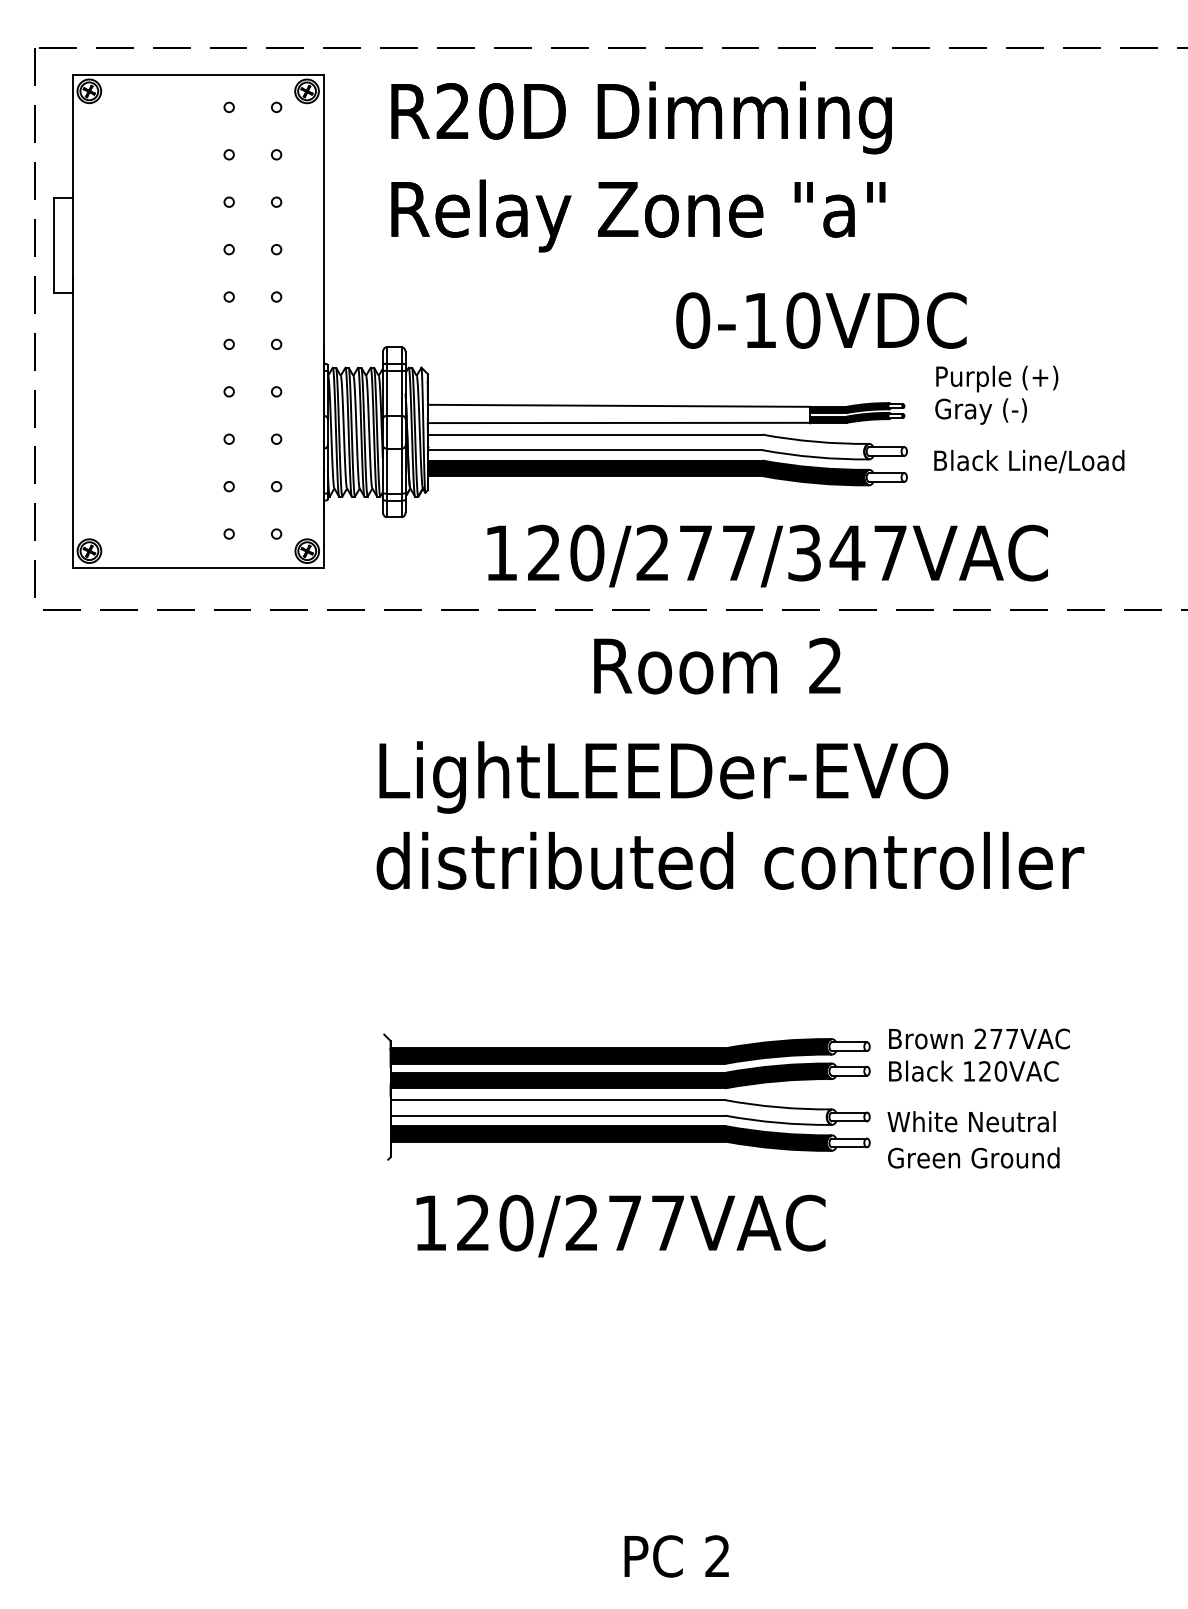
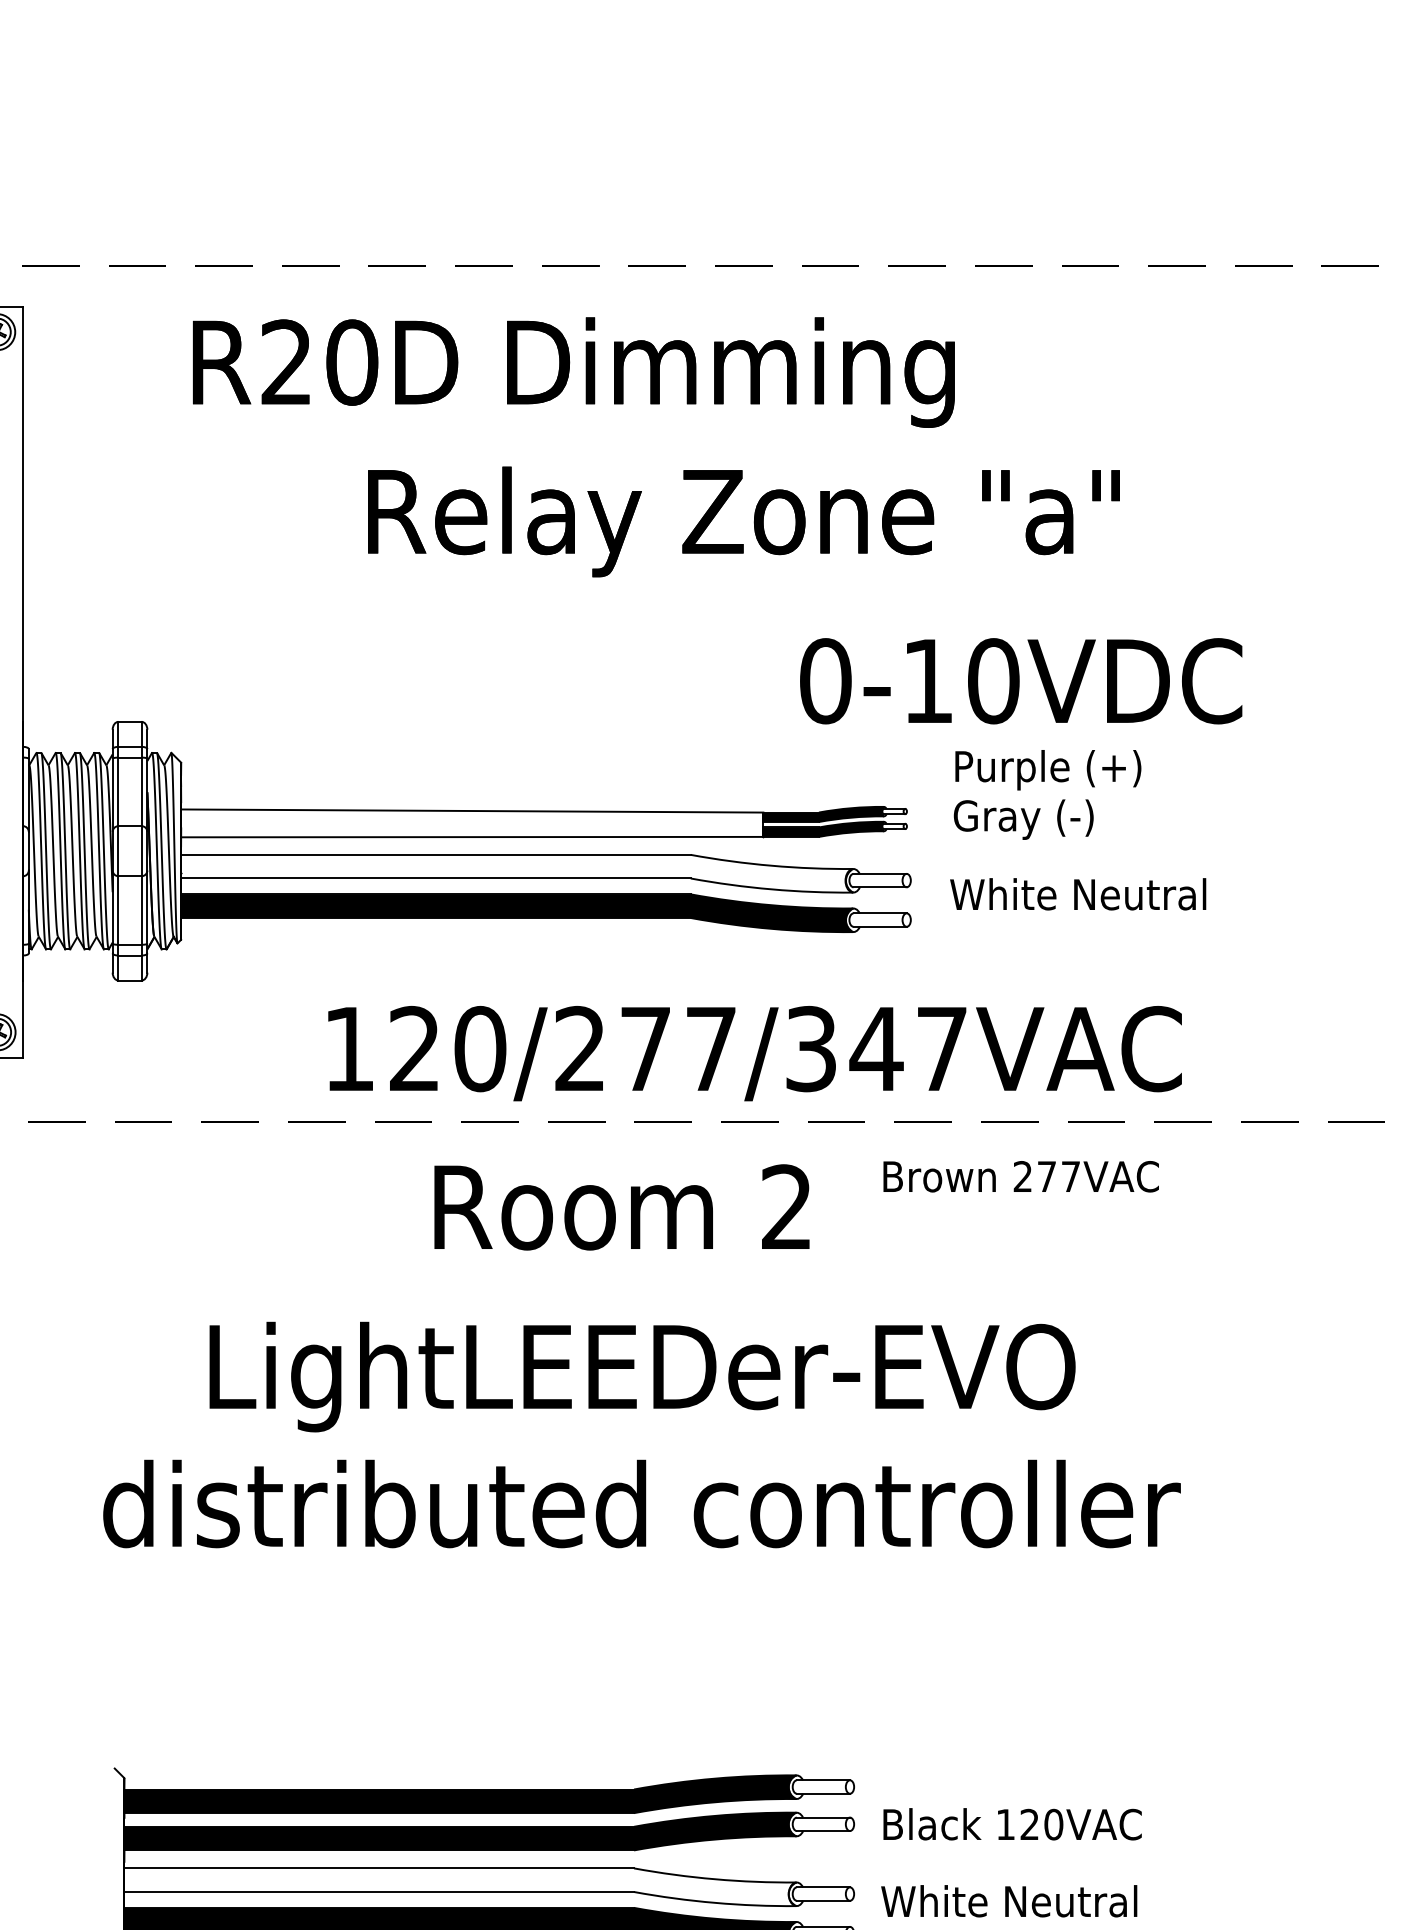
text: (641, 117) -> (573, 371), moved
text: (638, 215) -> (744, 521), moved
text: (821, 320) -> (1021, 681), moved
text: (1028, 461) -> (1095, 895), Black Line/Load -> White Neutral
text: (767, 555) -> (754, 1052), moved
text: (663, 777) -> (642, 1377), moved
text: (979, 1038) -> (1021, 1175), moved

